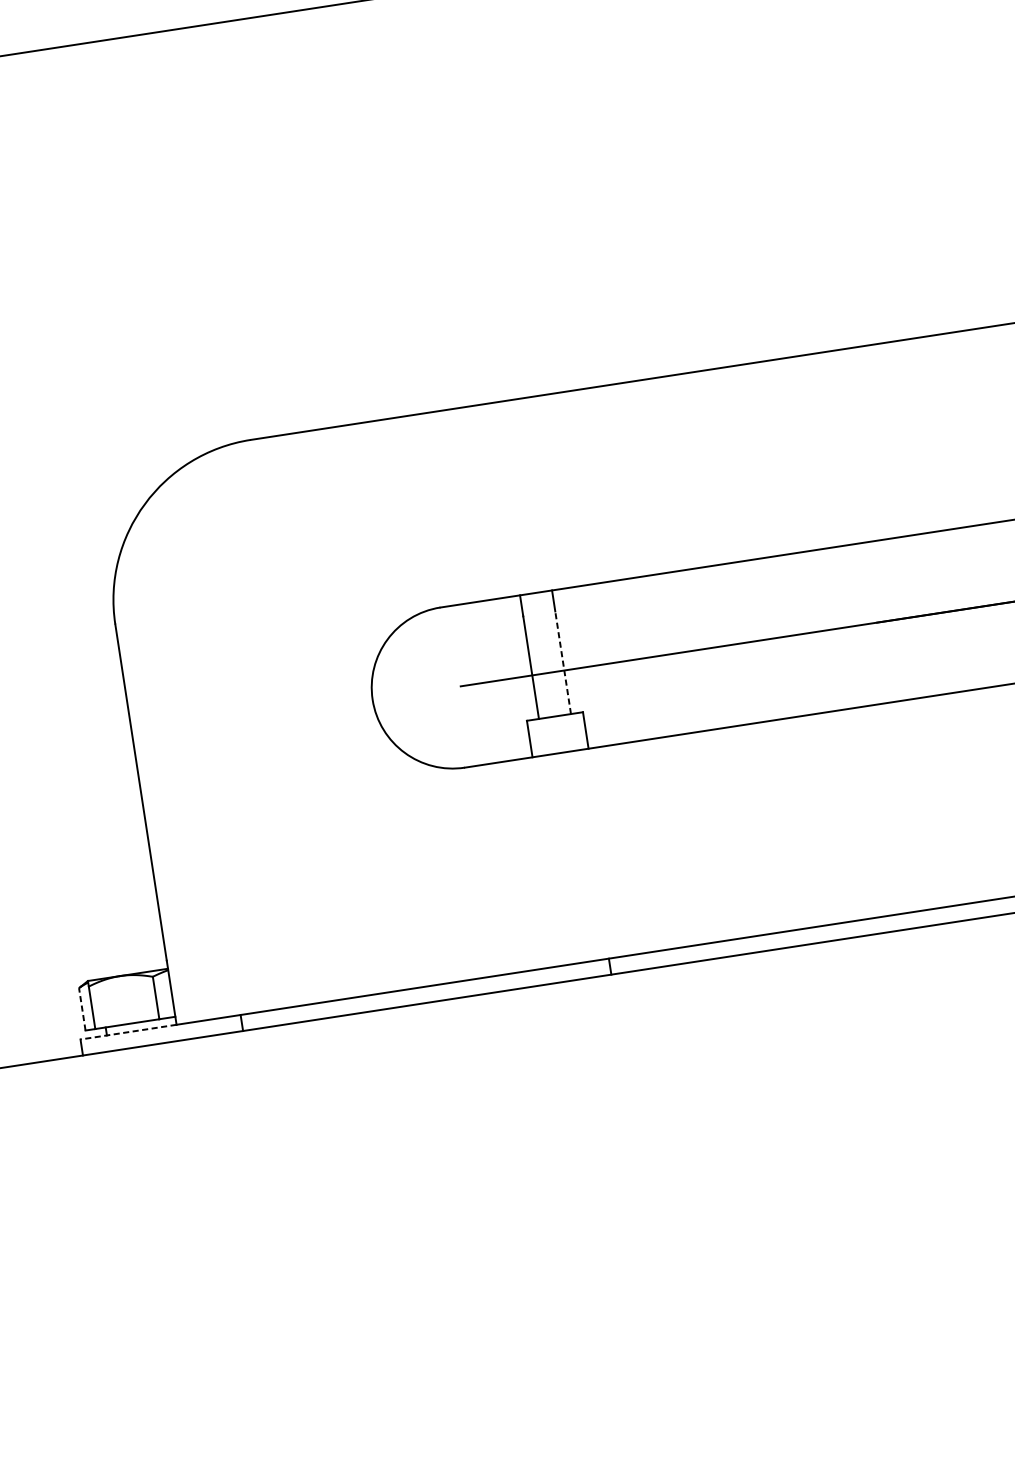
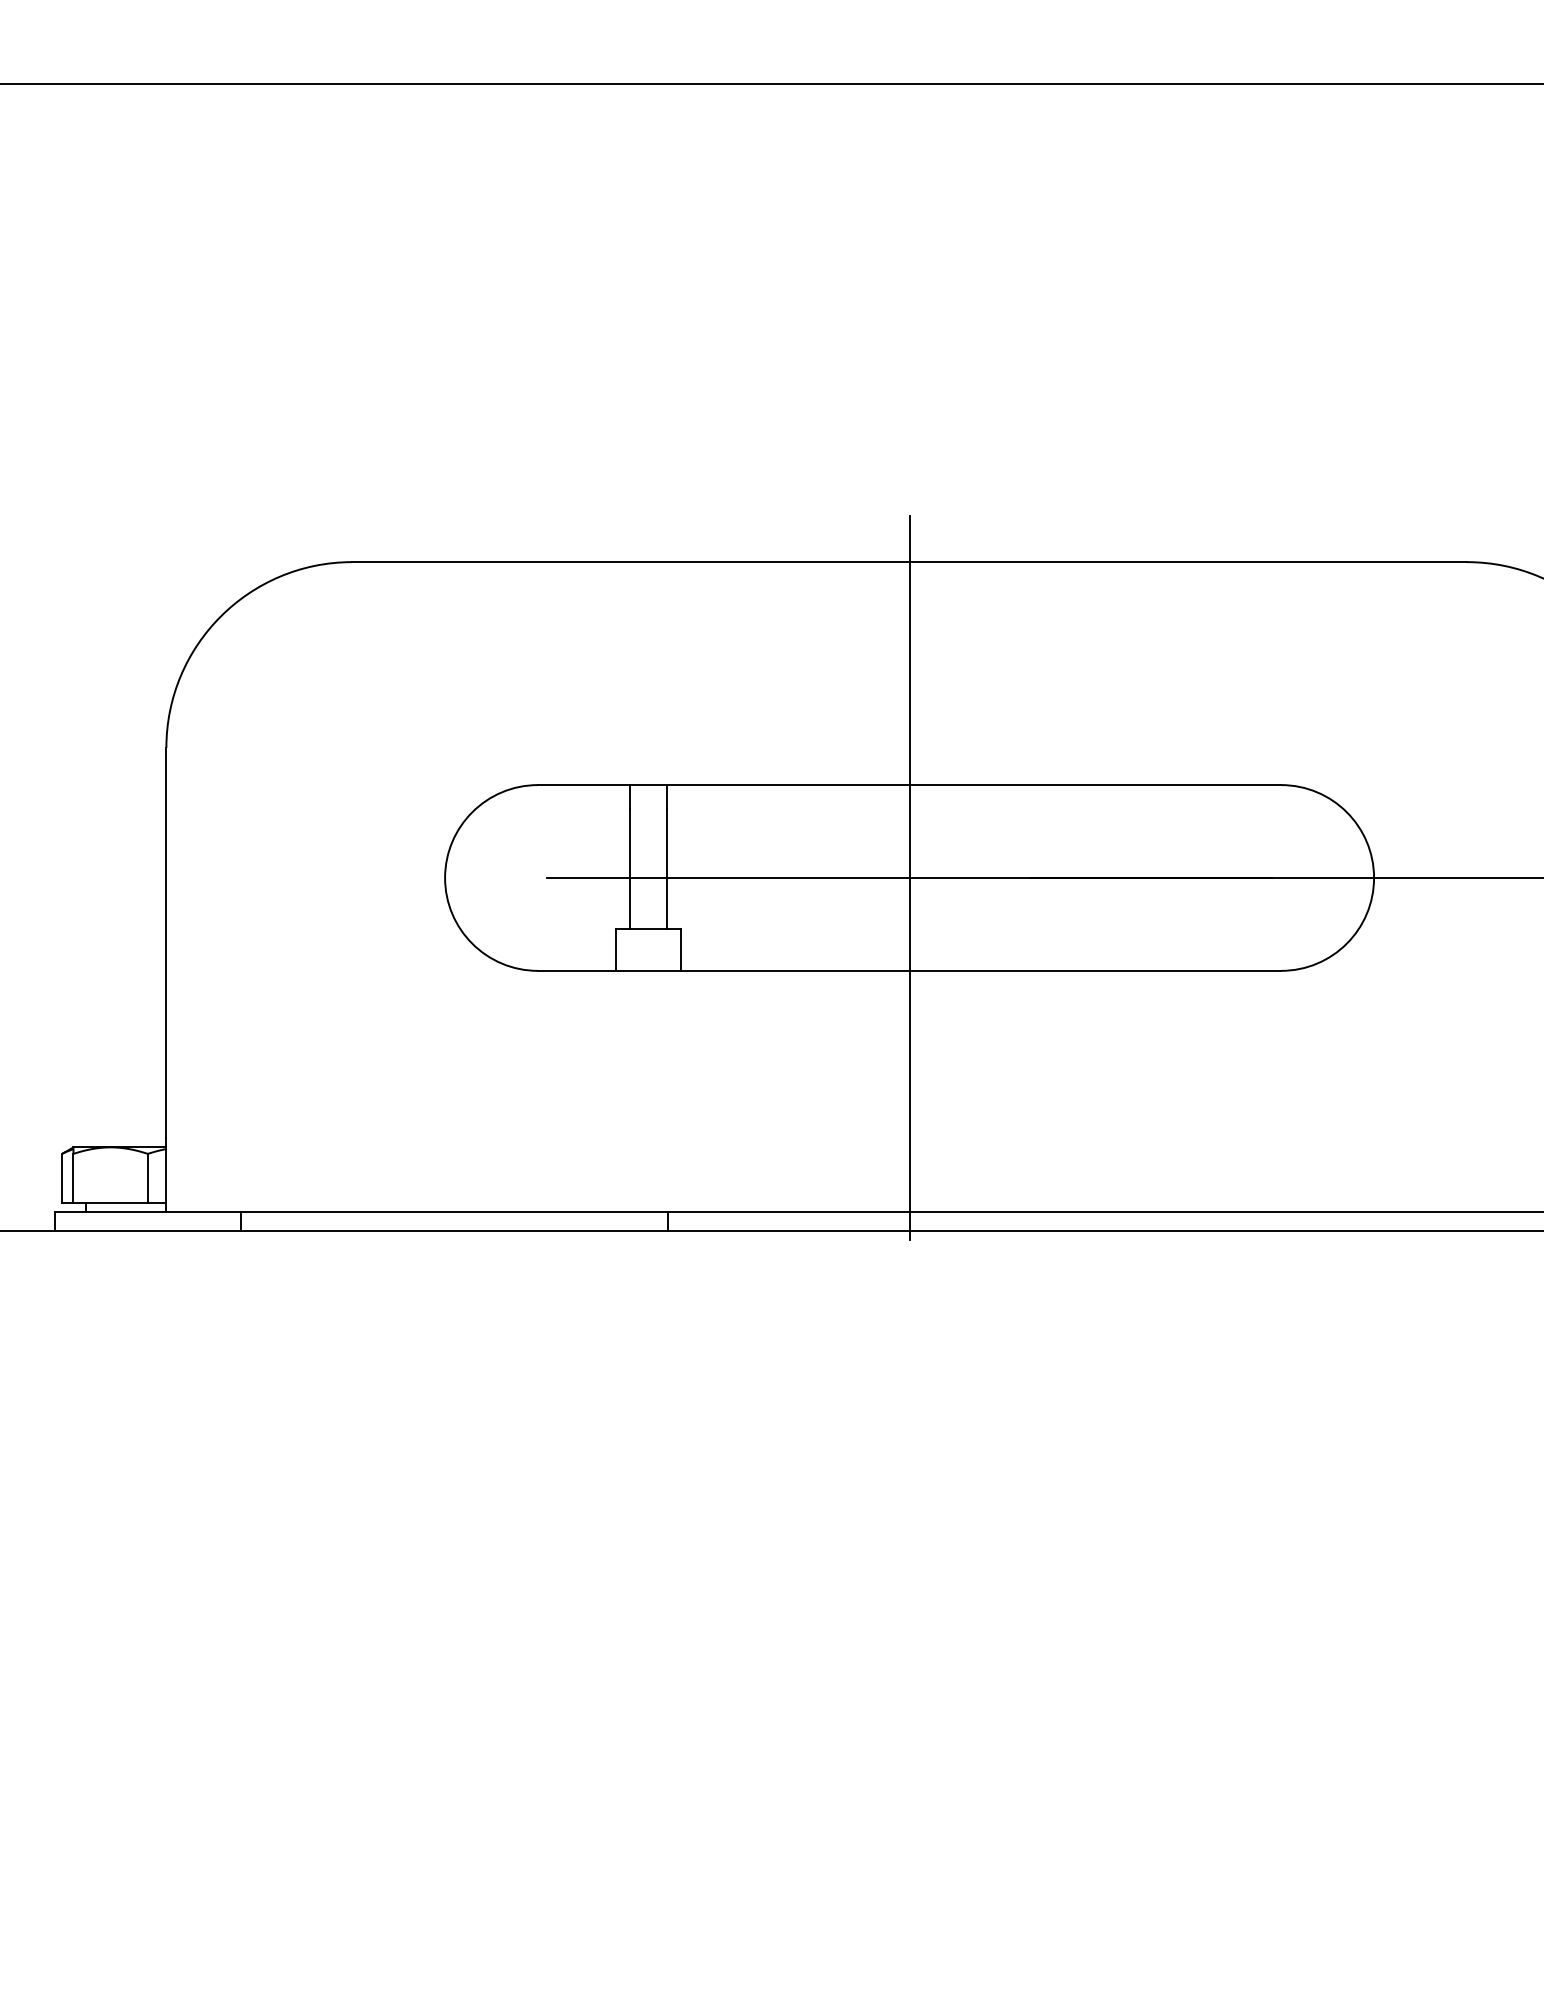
line: (772, 638) -> (909, 877), added
line: (563, 662) -> (667, 868), dashed -> solid
line: (82, 1009) -> (62, 1178), dashed -> solid
line: (128, 1032) -> (110, 1212), dashed -> solid

